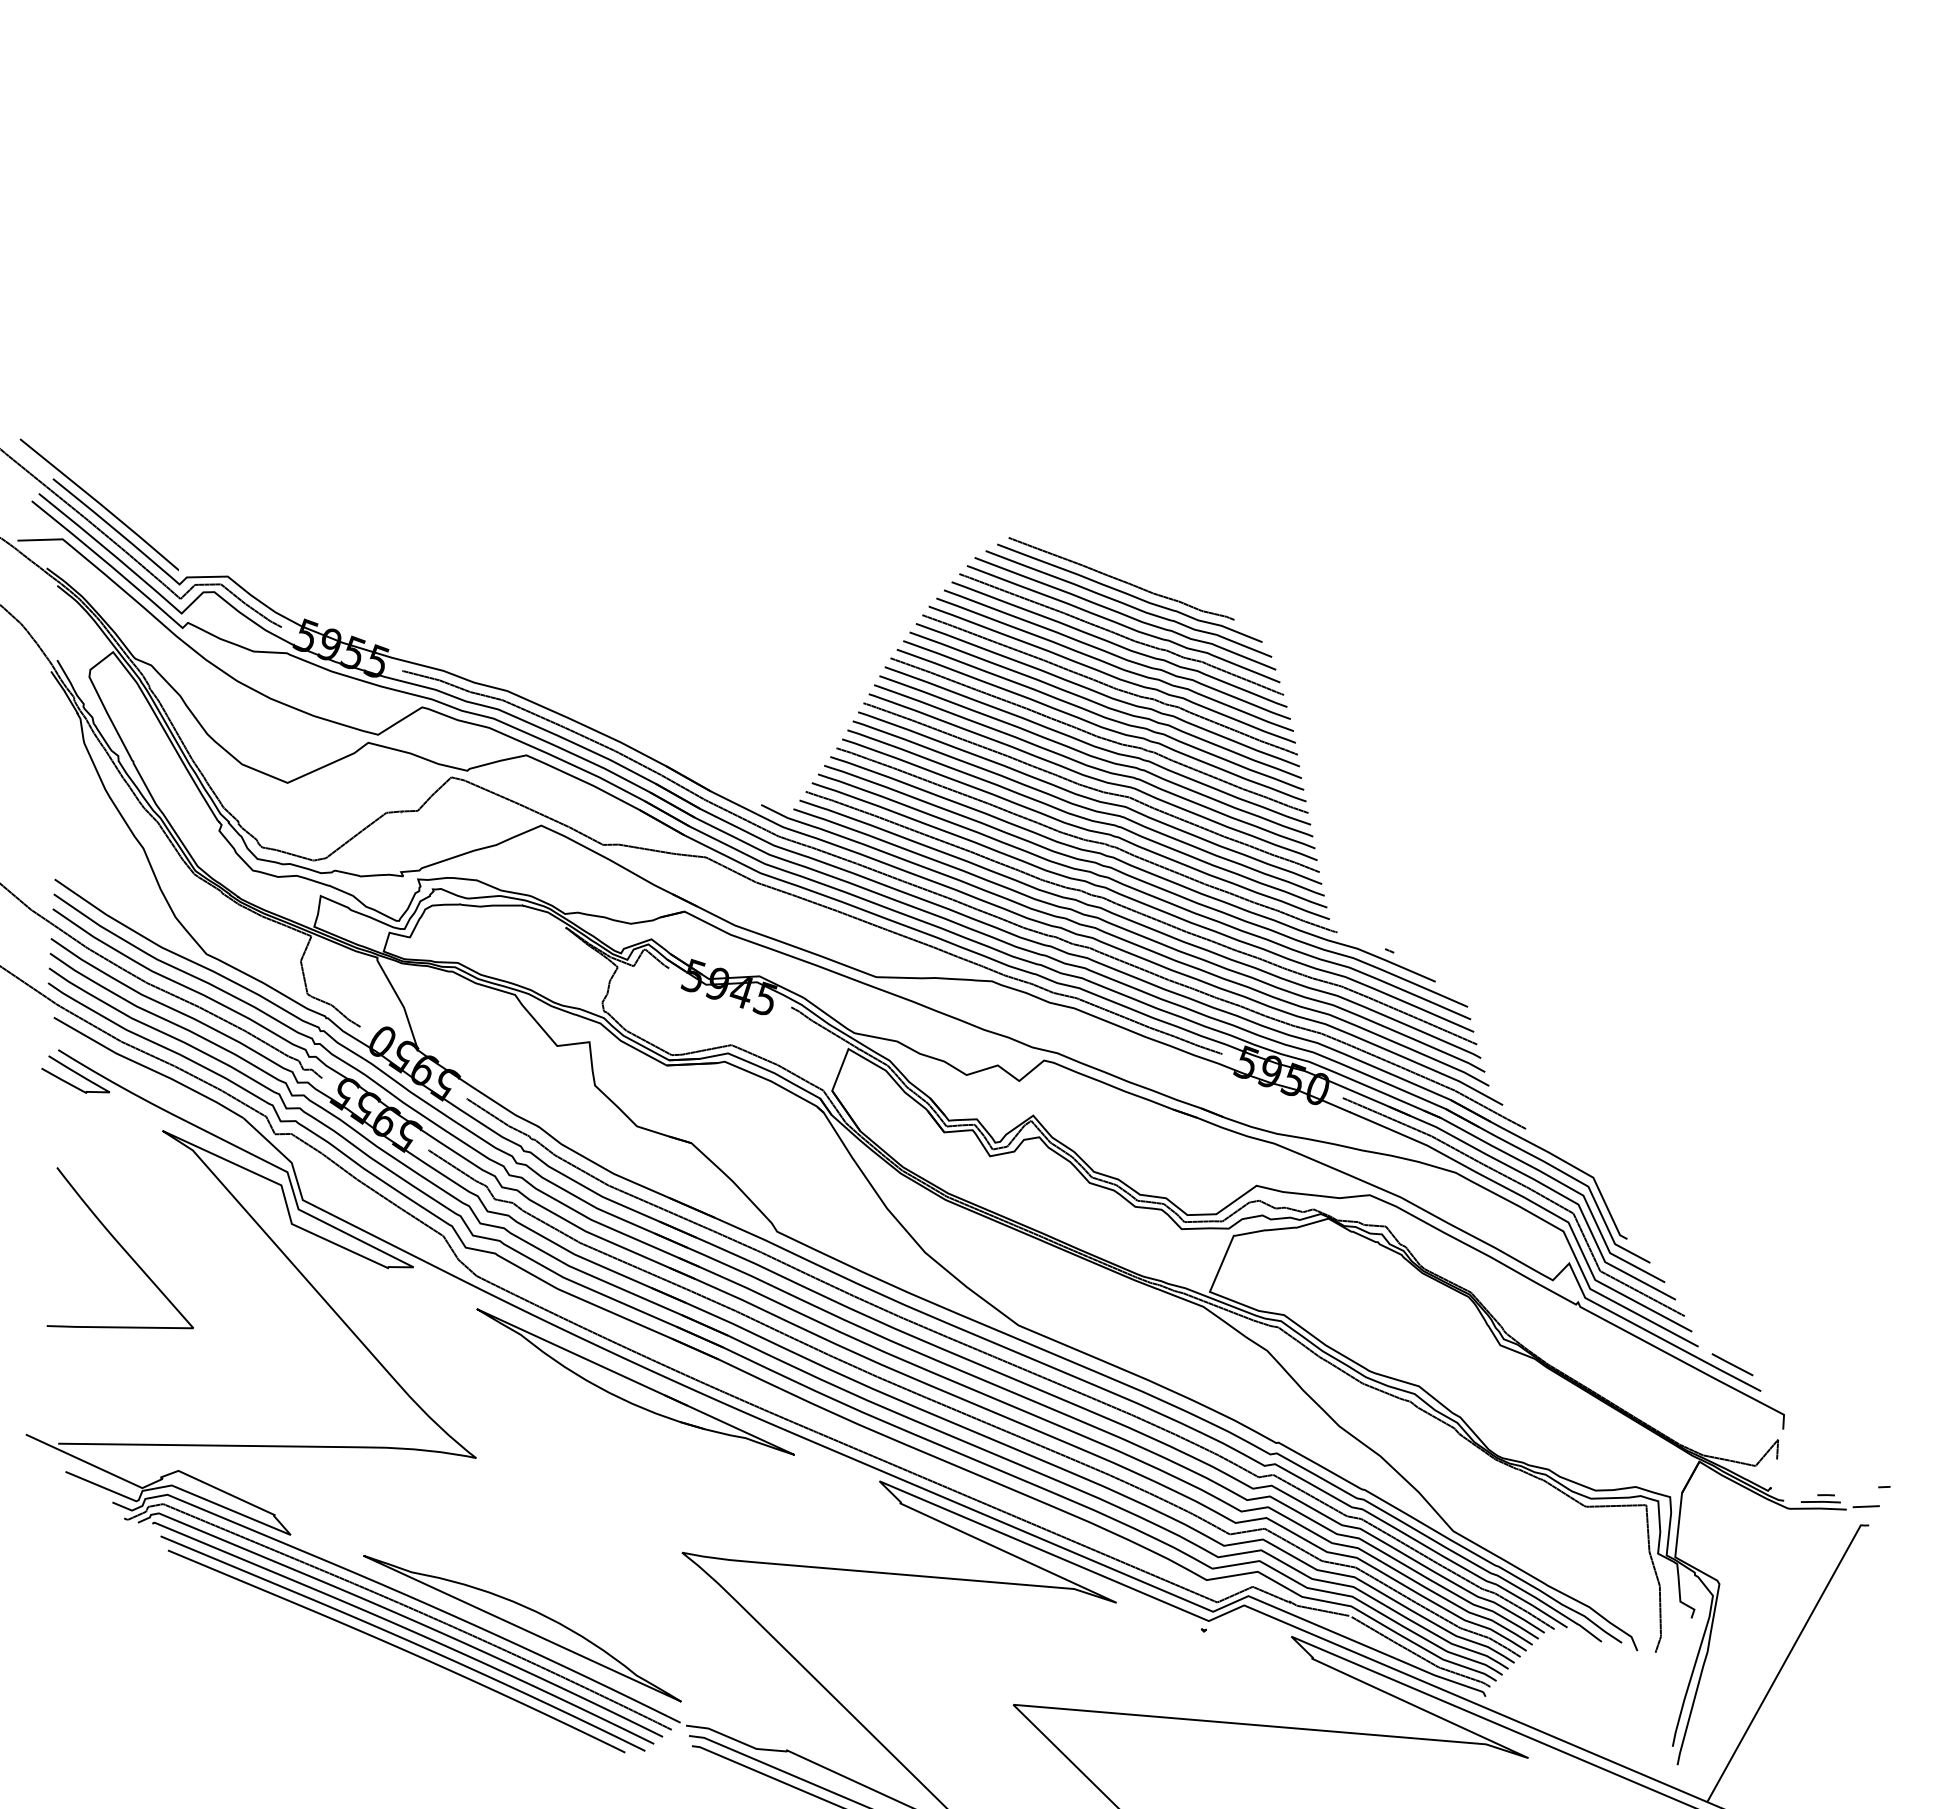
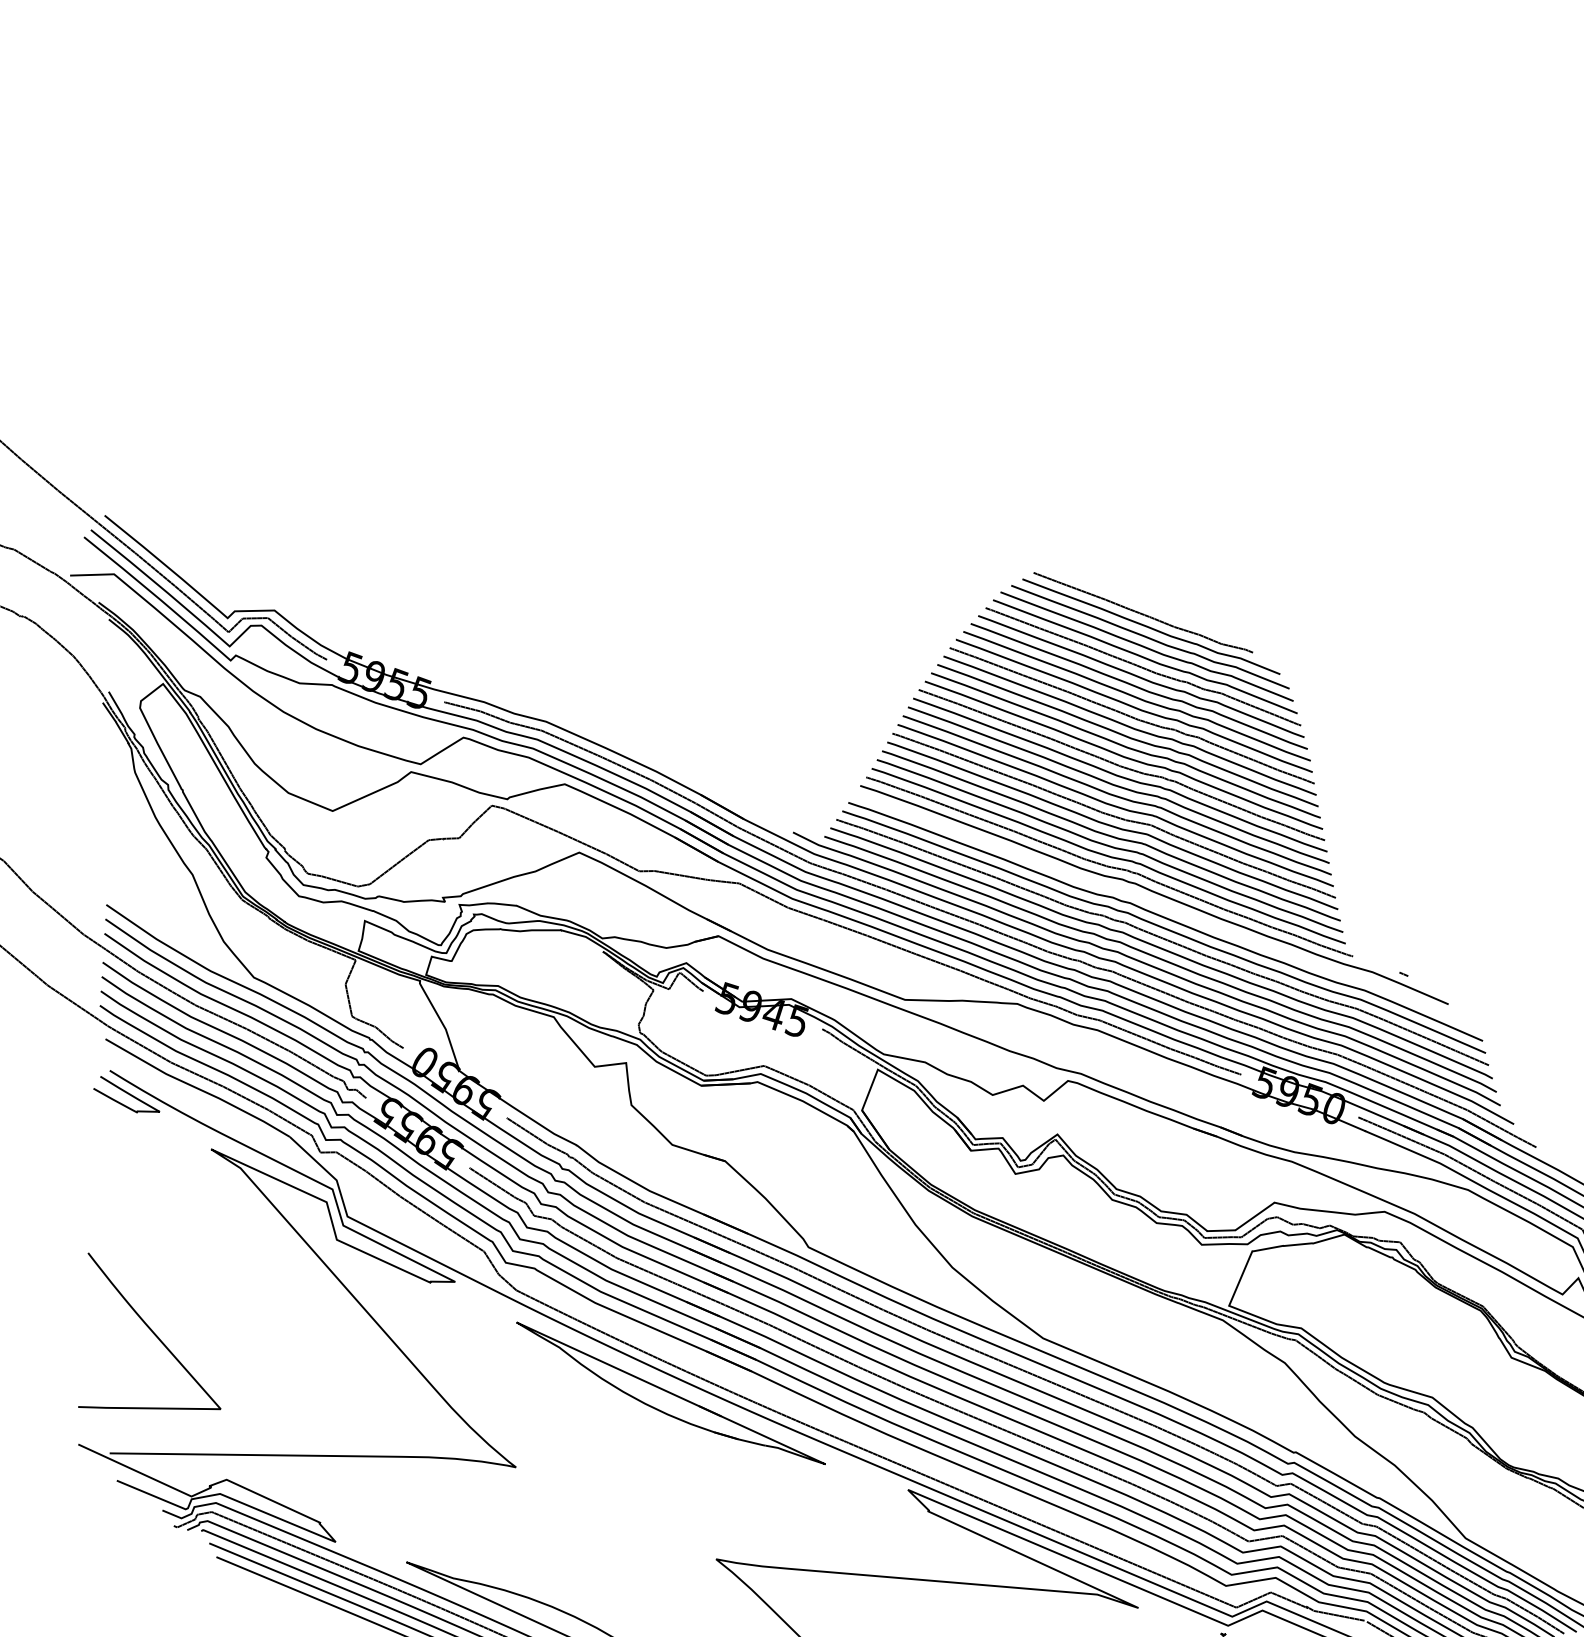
curve: (98, 503) -> (148, 539), removed
curve: (1147, 884) -> (1168, 909), removed
curve: (120, 1246) -> (149, 1329), moved

